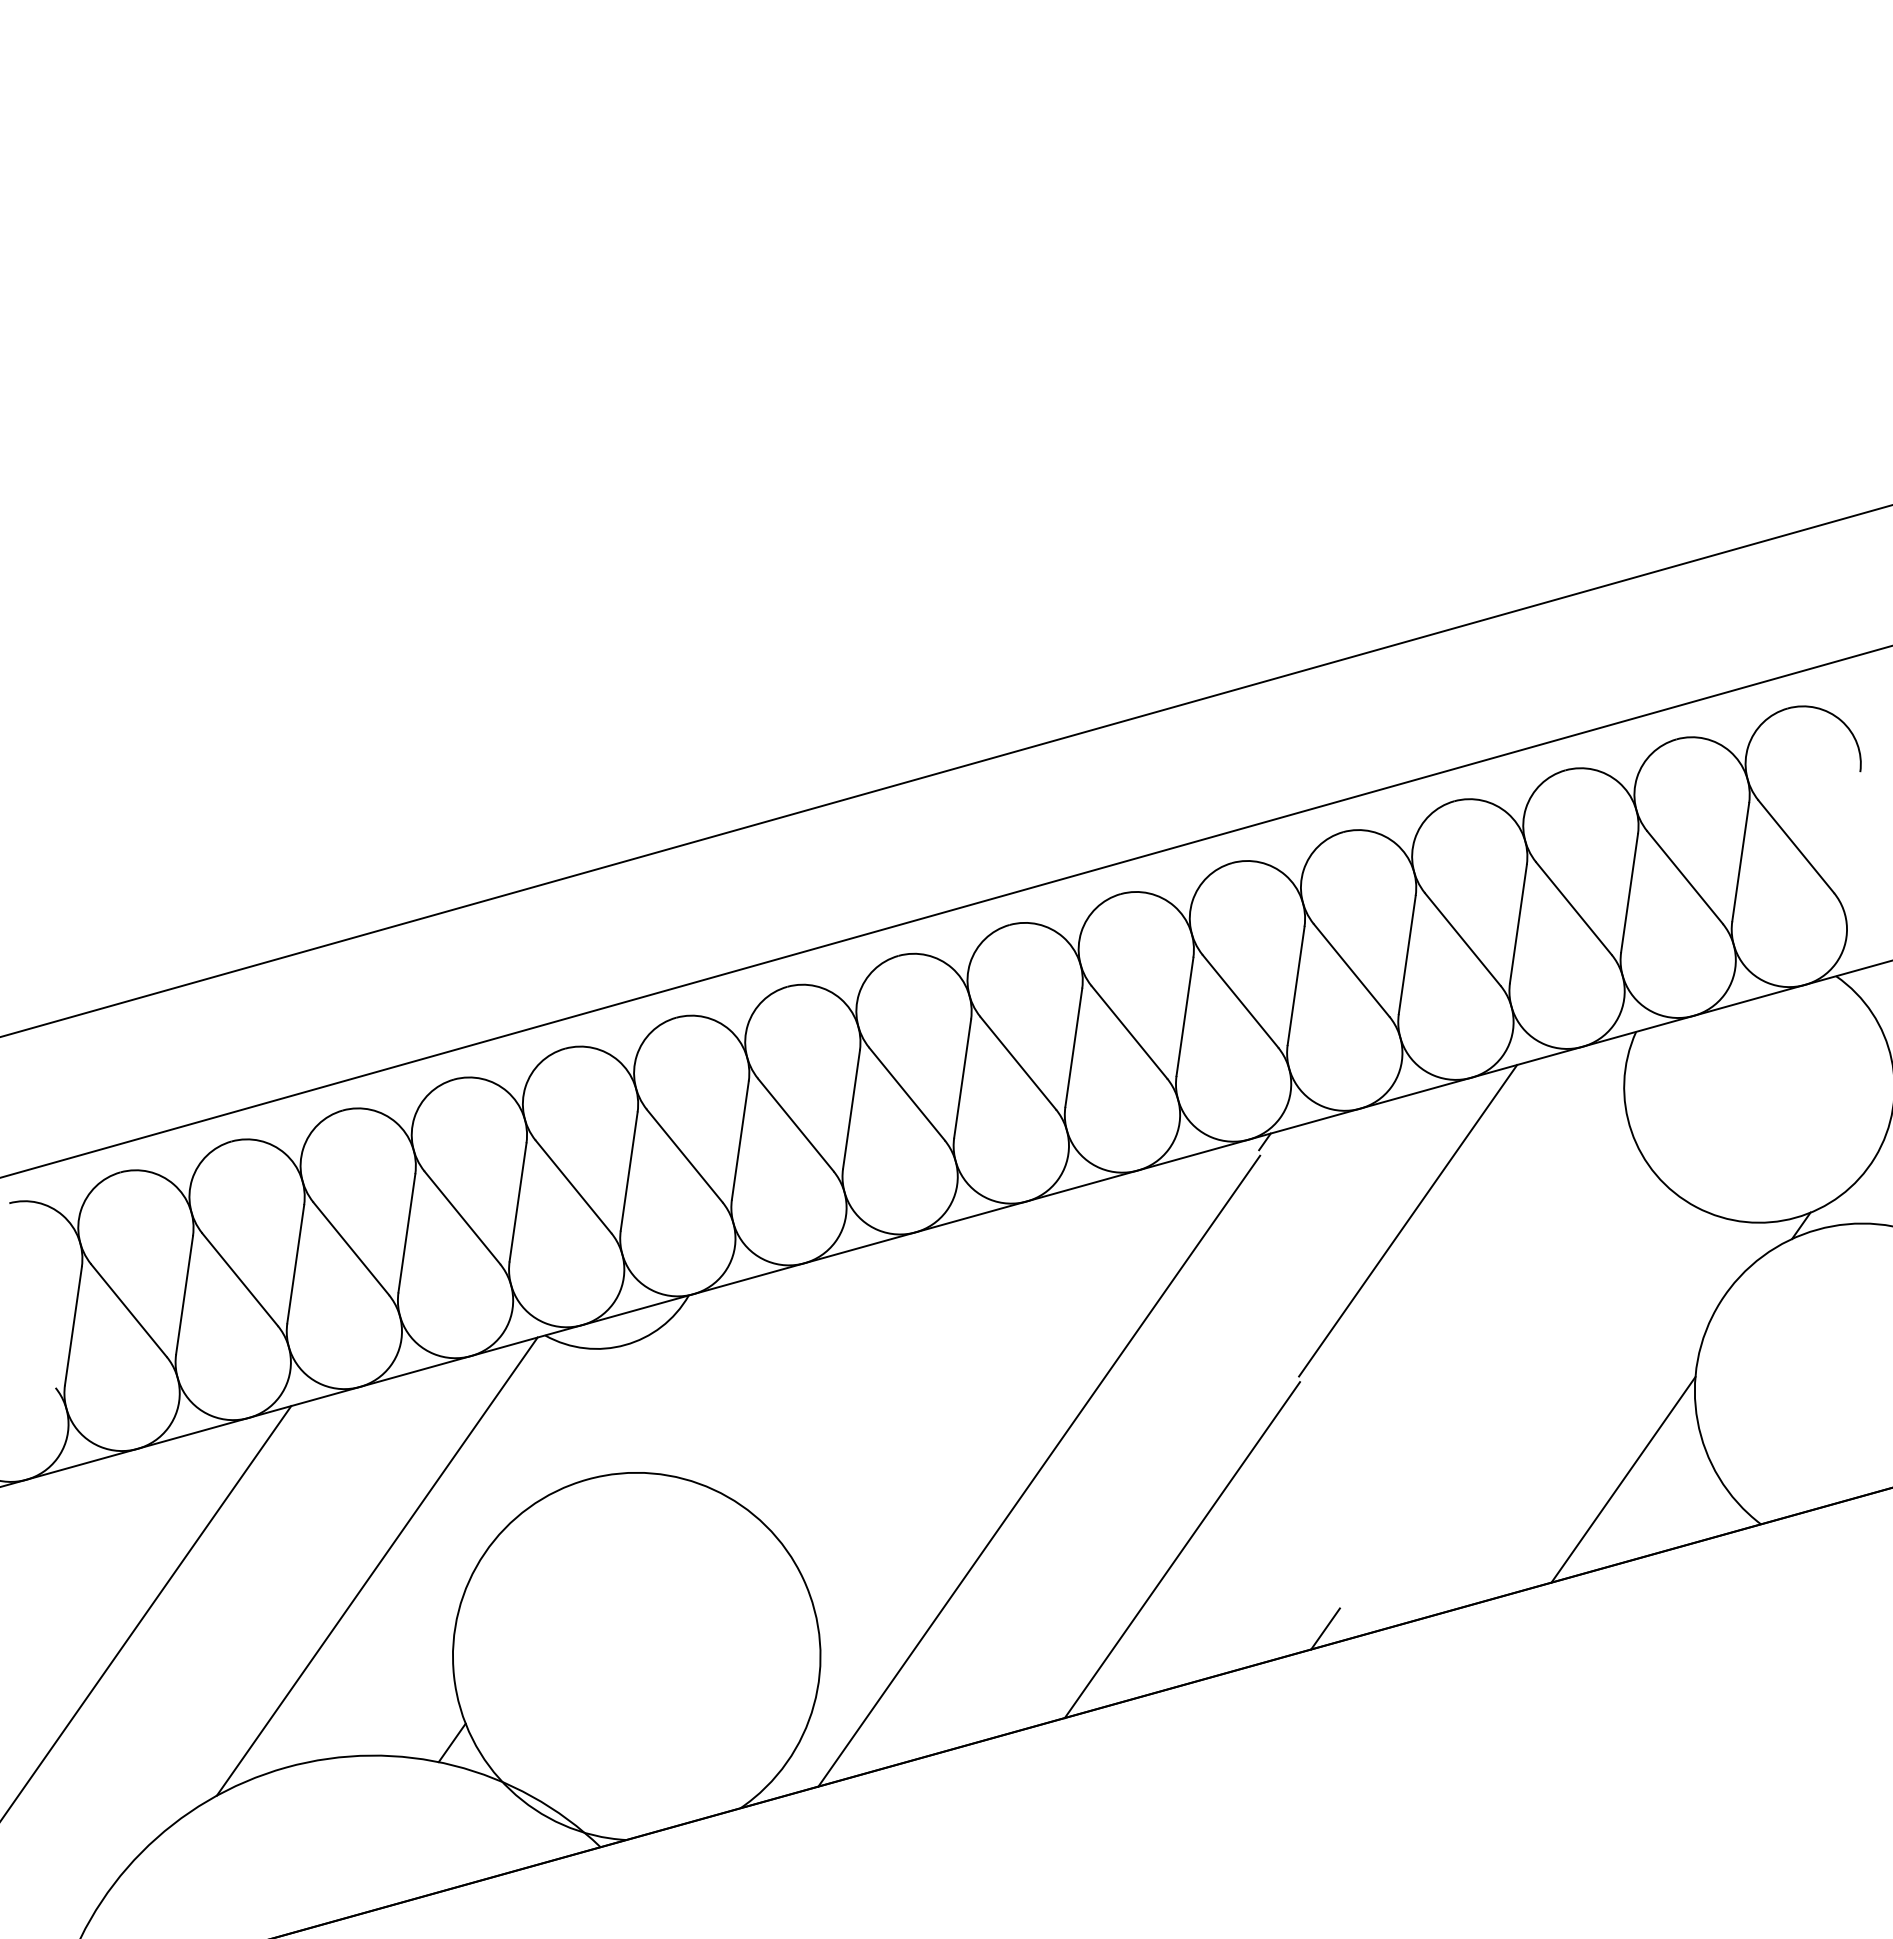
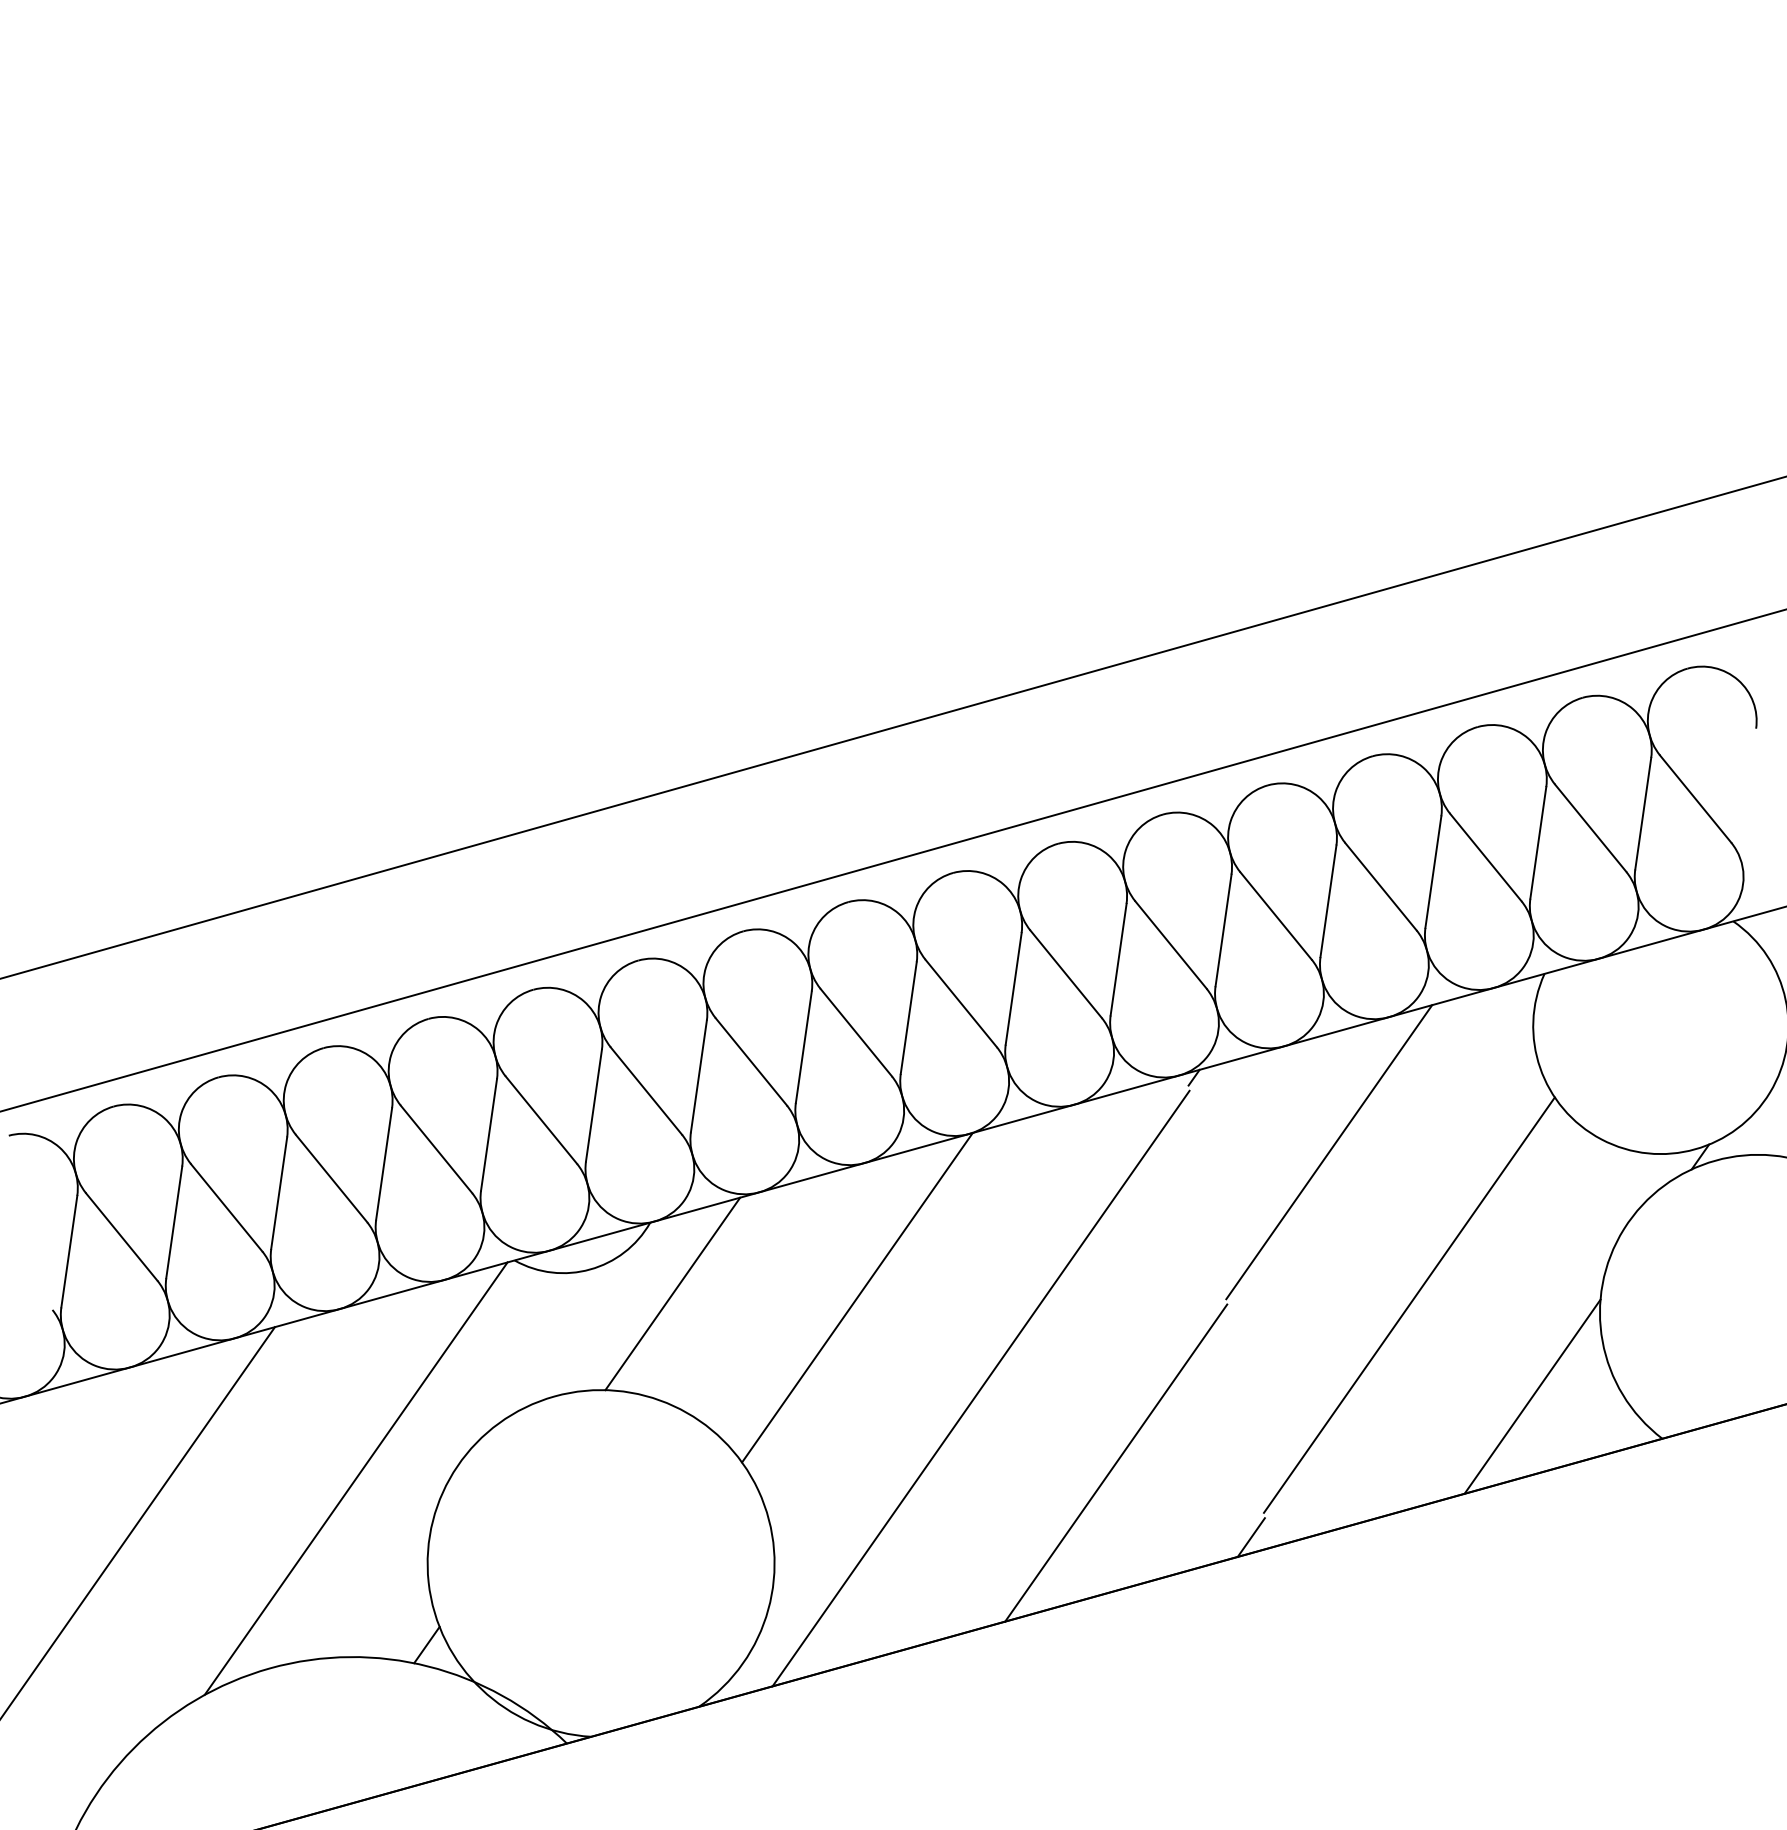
line: (712, 1370) -> (672, 1293), added
line: (908, 1374) -> (857, 1297), added
line: (1492, 1382) -> (1408, 1304), added

